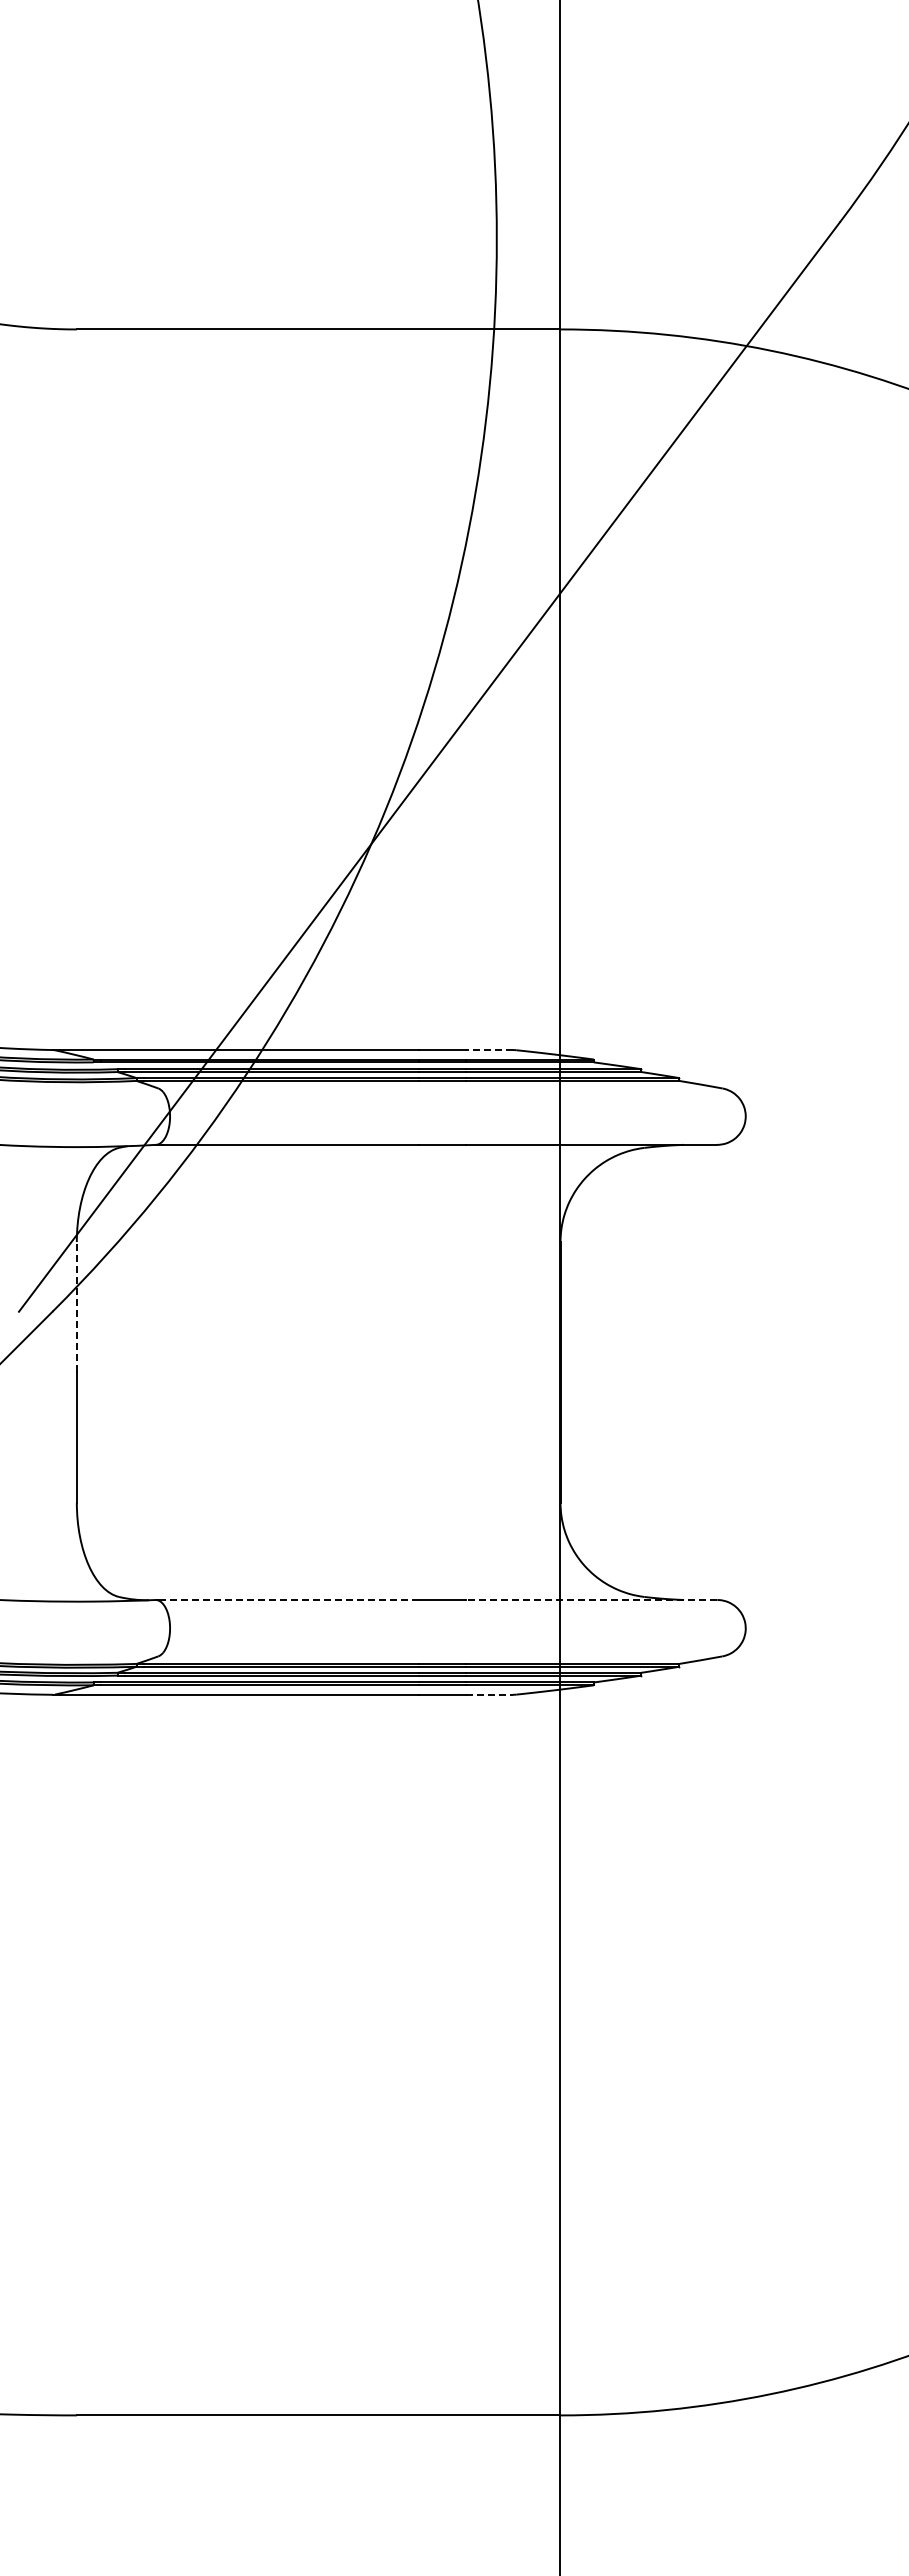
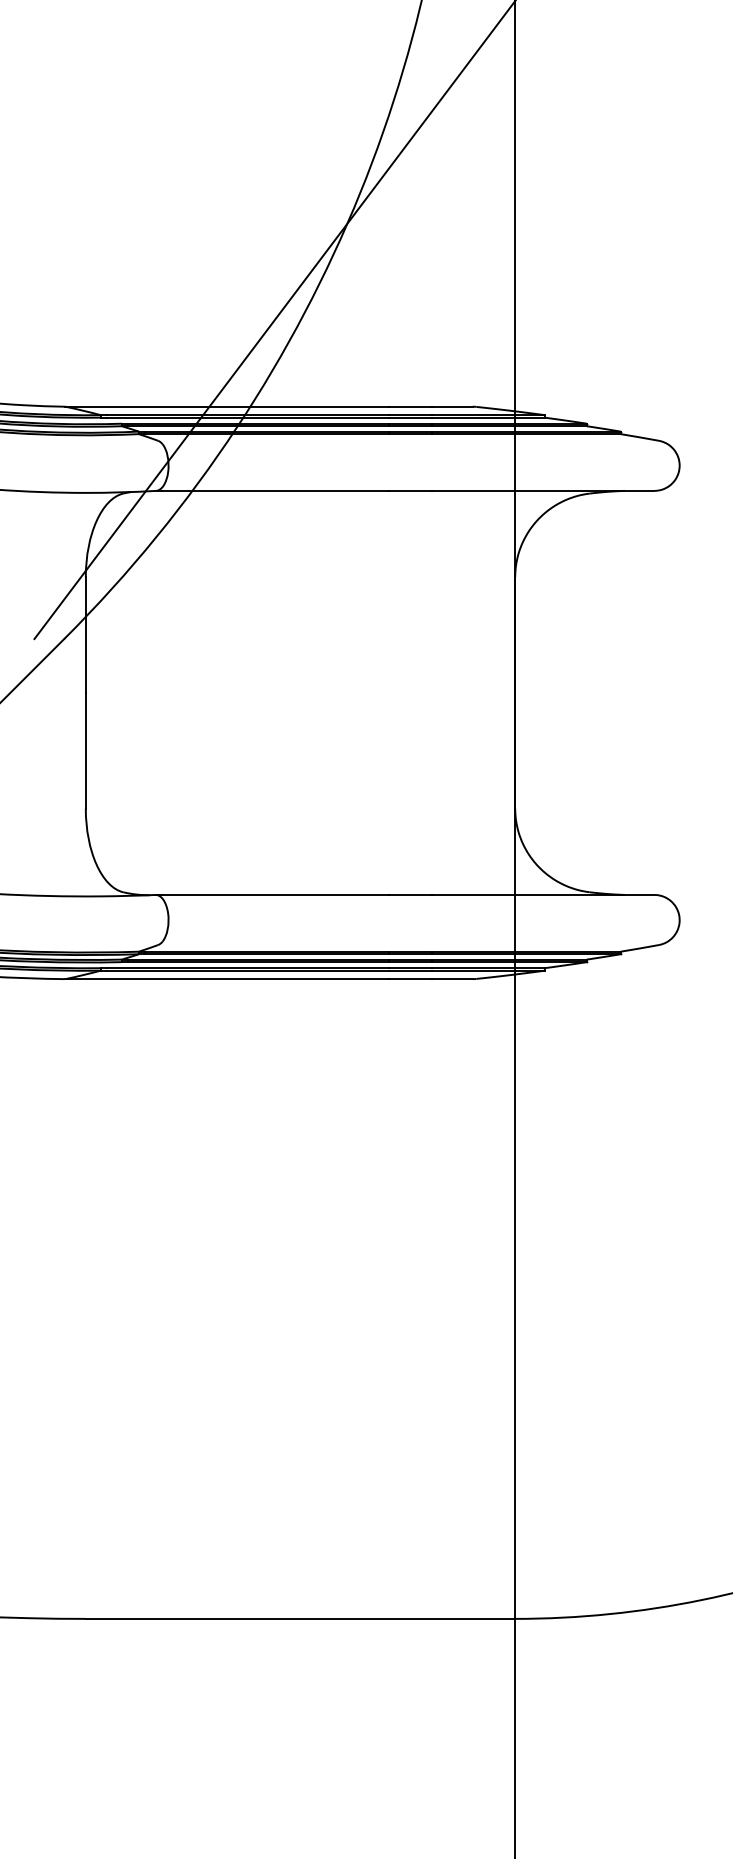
line: (488, 1050) -> (451, 407), dashed -> solid
line: (76, 1306) -> (85, 634), dashed -> solid
line: (290, 1599) -> (275, 894), dashed -> solid
line: (591, 1599) -> (542, 894), dashed -> solid
line: (489, 1694) -> (452, 978), dashed -> solid

